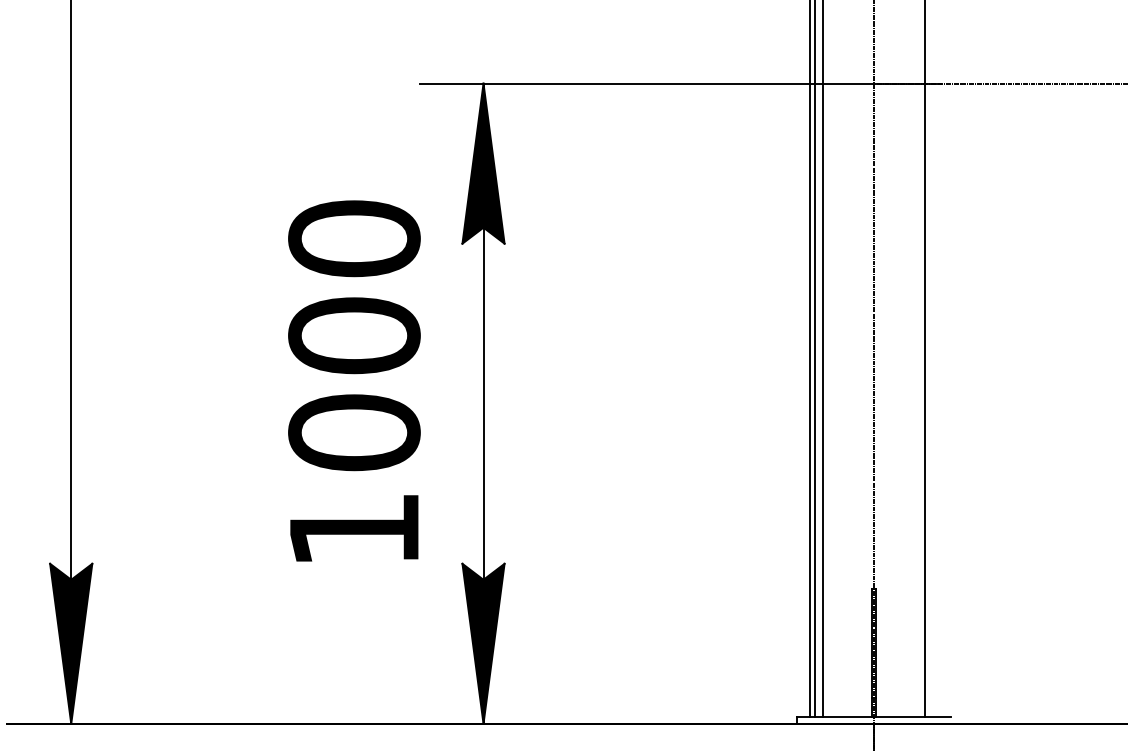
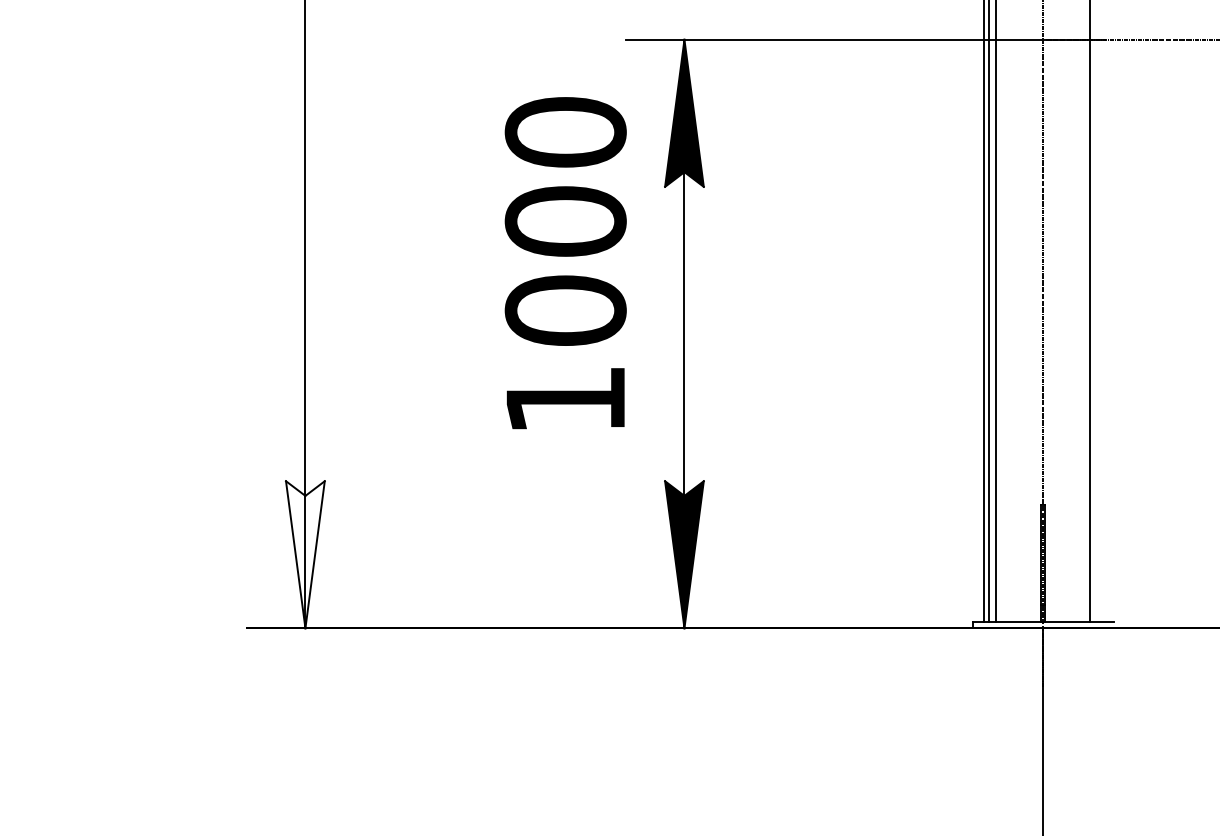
text: (354, 381) -> (565, 263), moved
fill: (71, 643) -> (305, 554), removed

